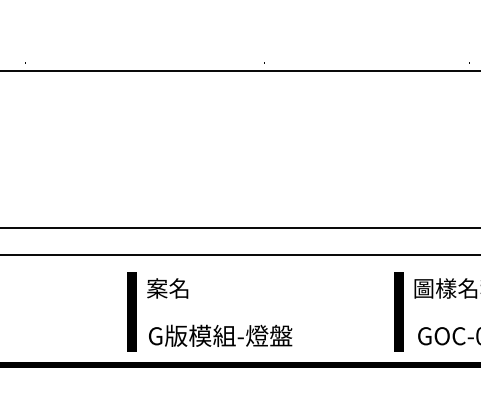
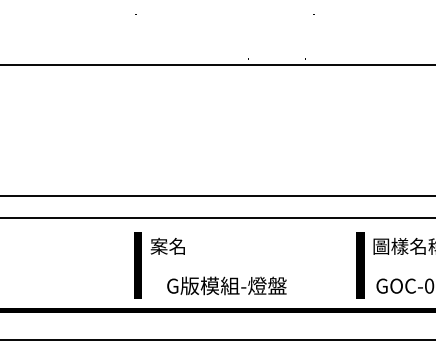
text: (220, 335) -> (226, 285), moved

